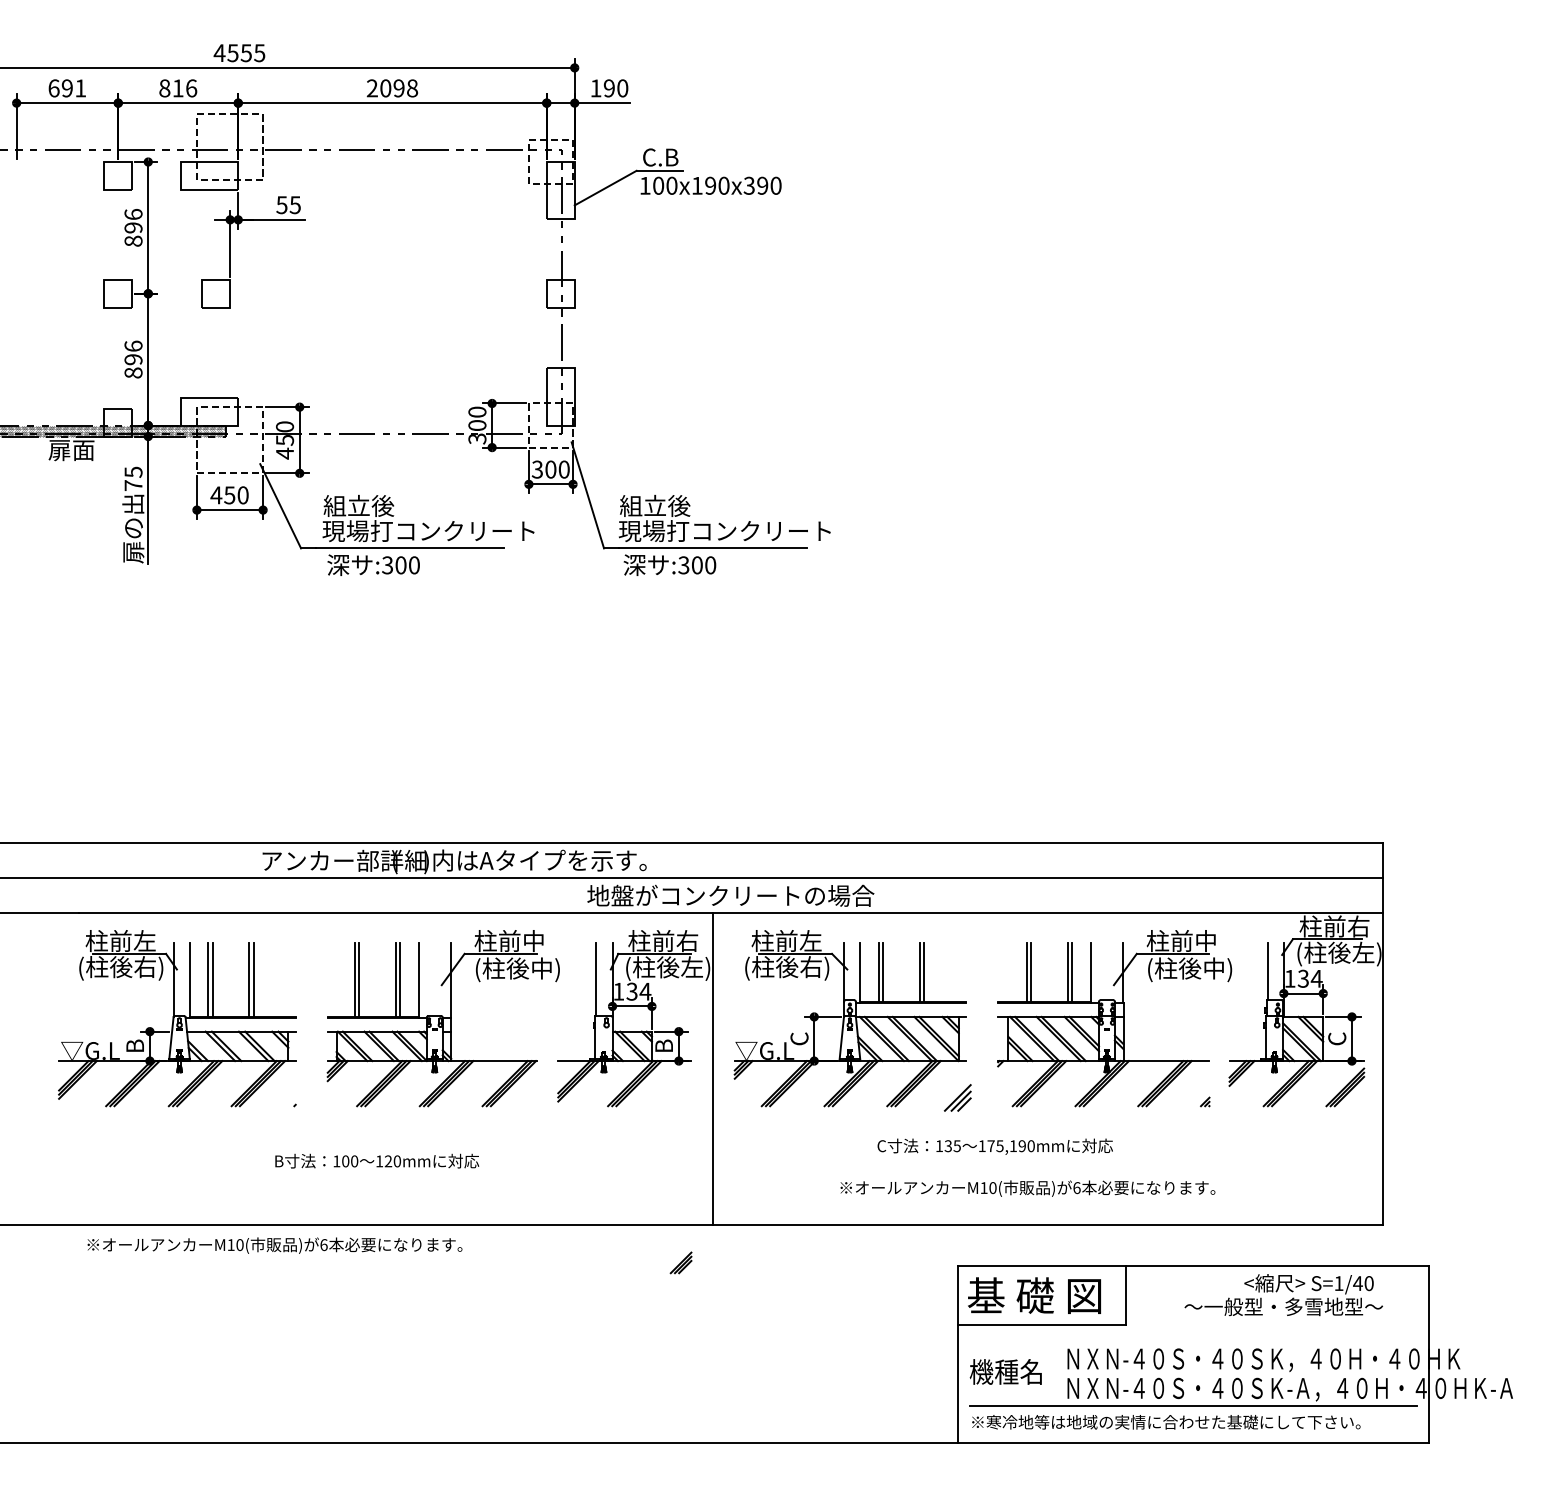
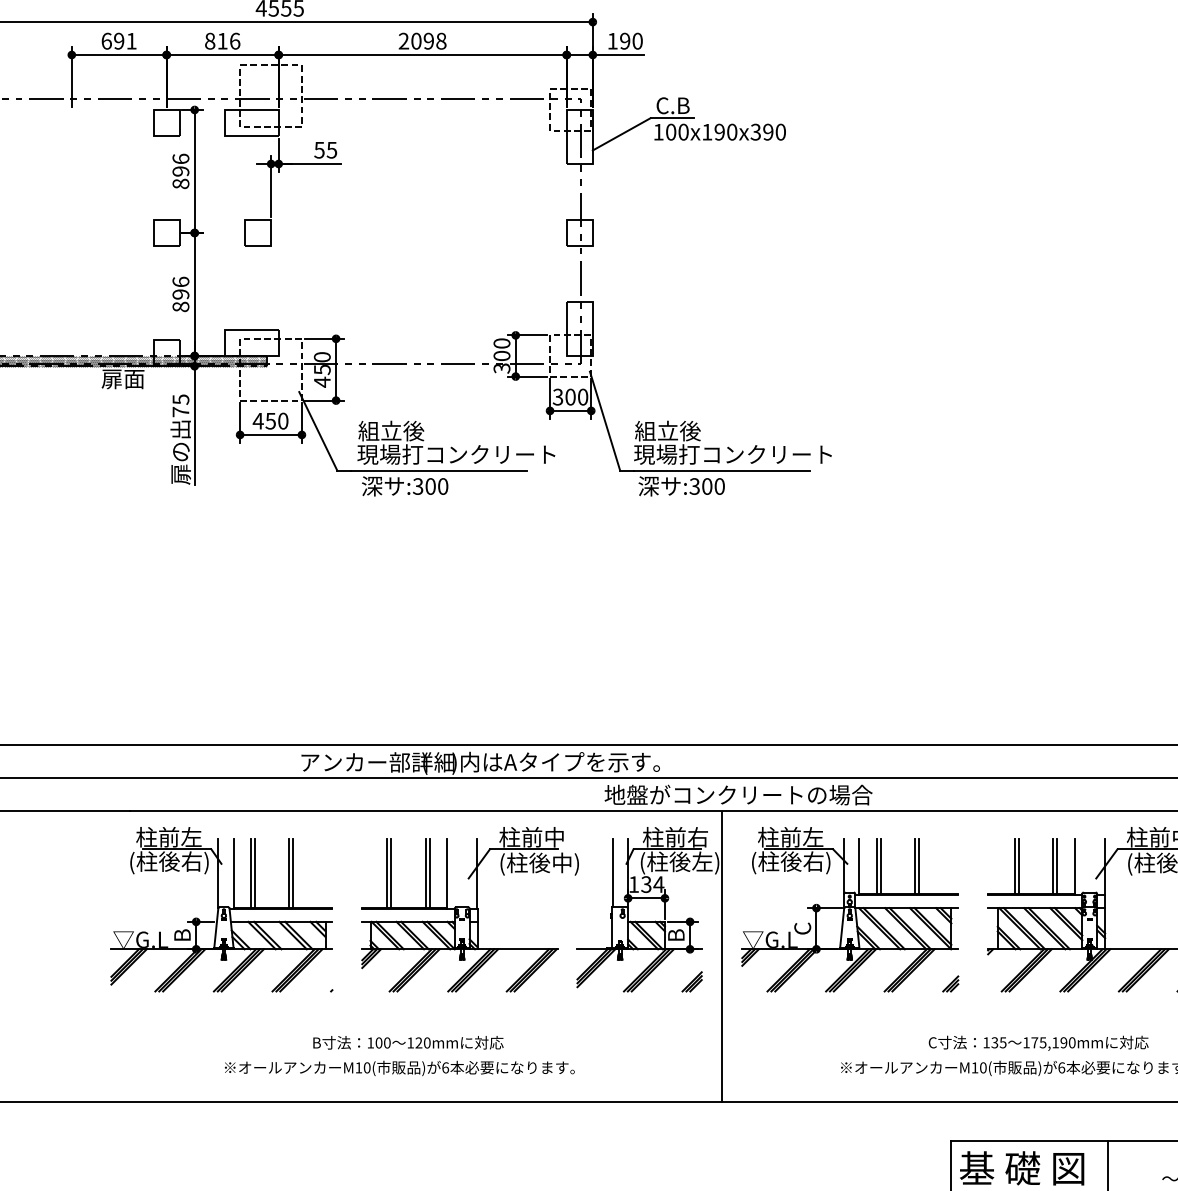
part: (958, 1098) -> (951, 984), size x0.62
text: (994, 1146) -> (1037, 1043), moved
text: (274, 1245) -> (399, 1068), moved
part: (680, 1262) -> (691, 981), moved

